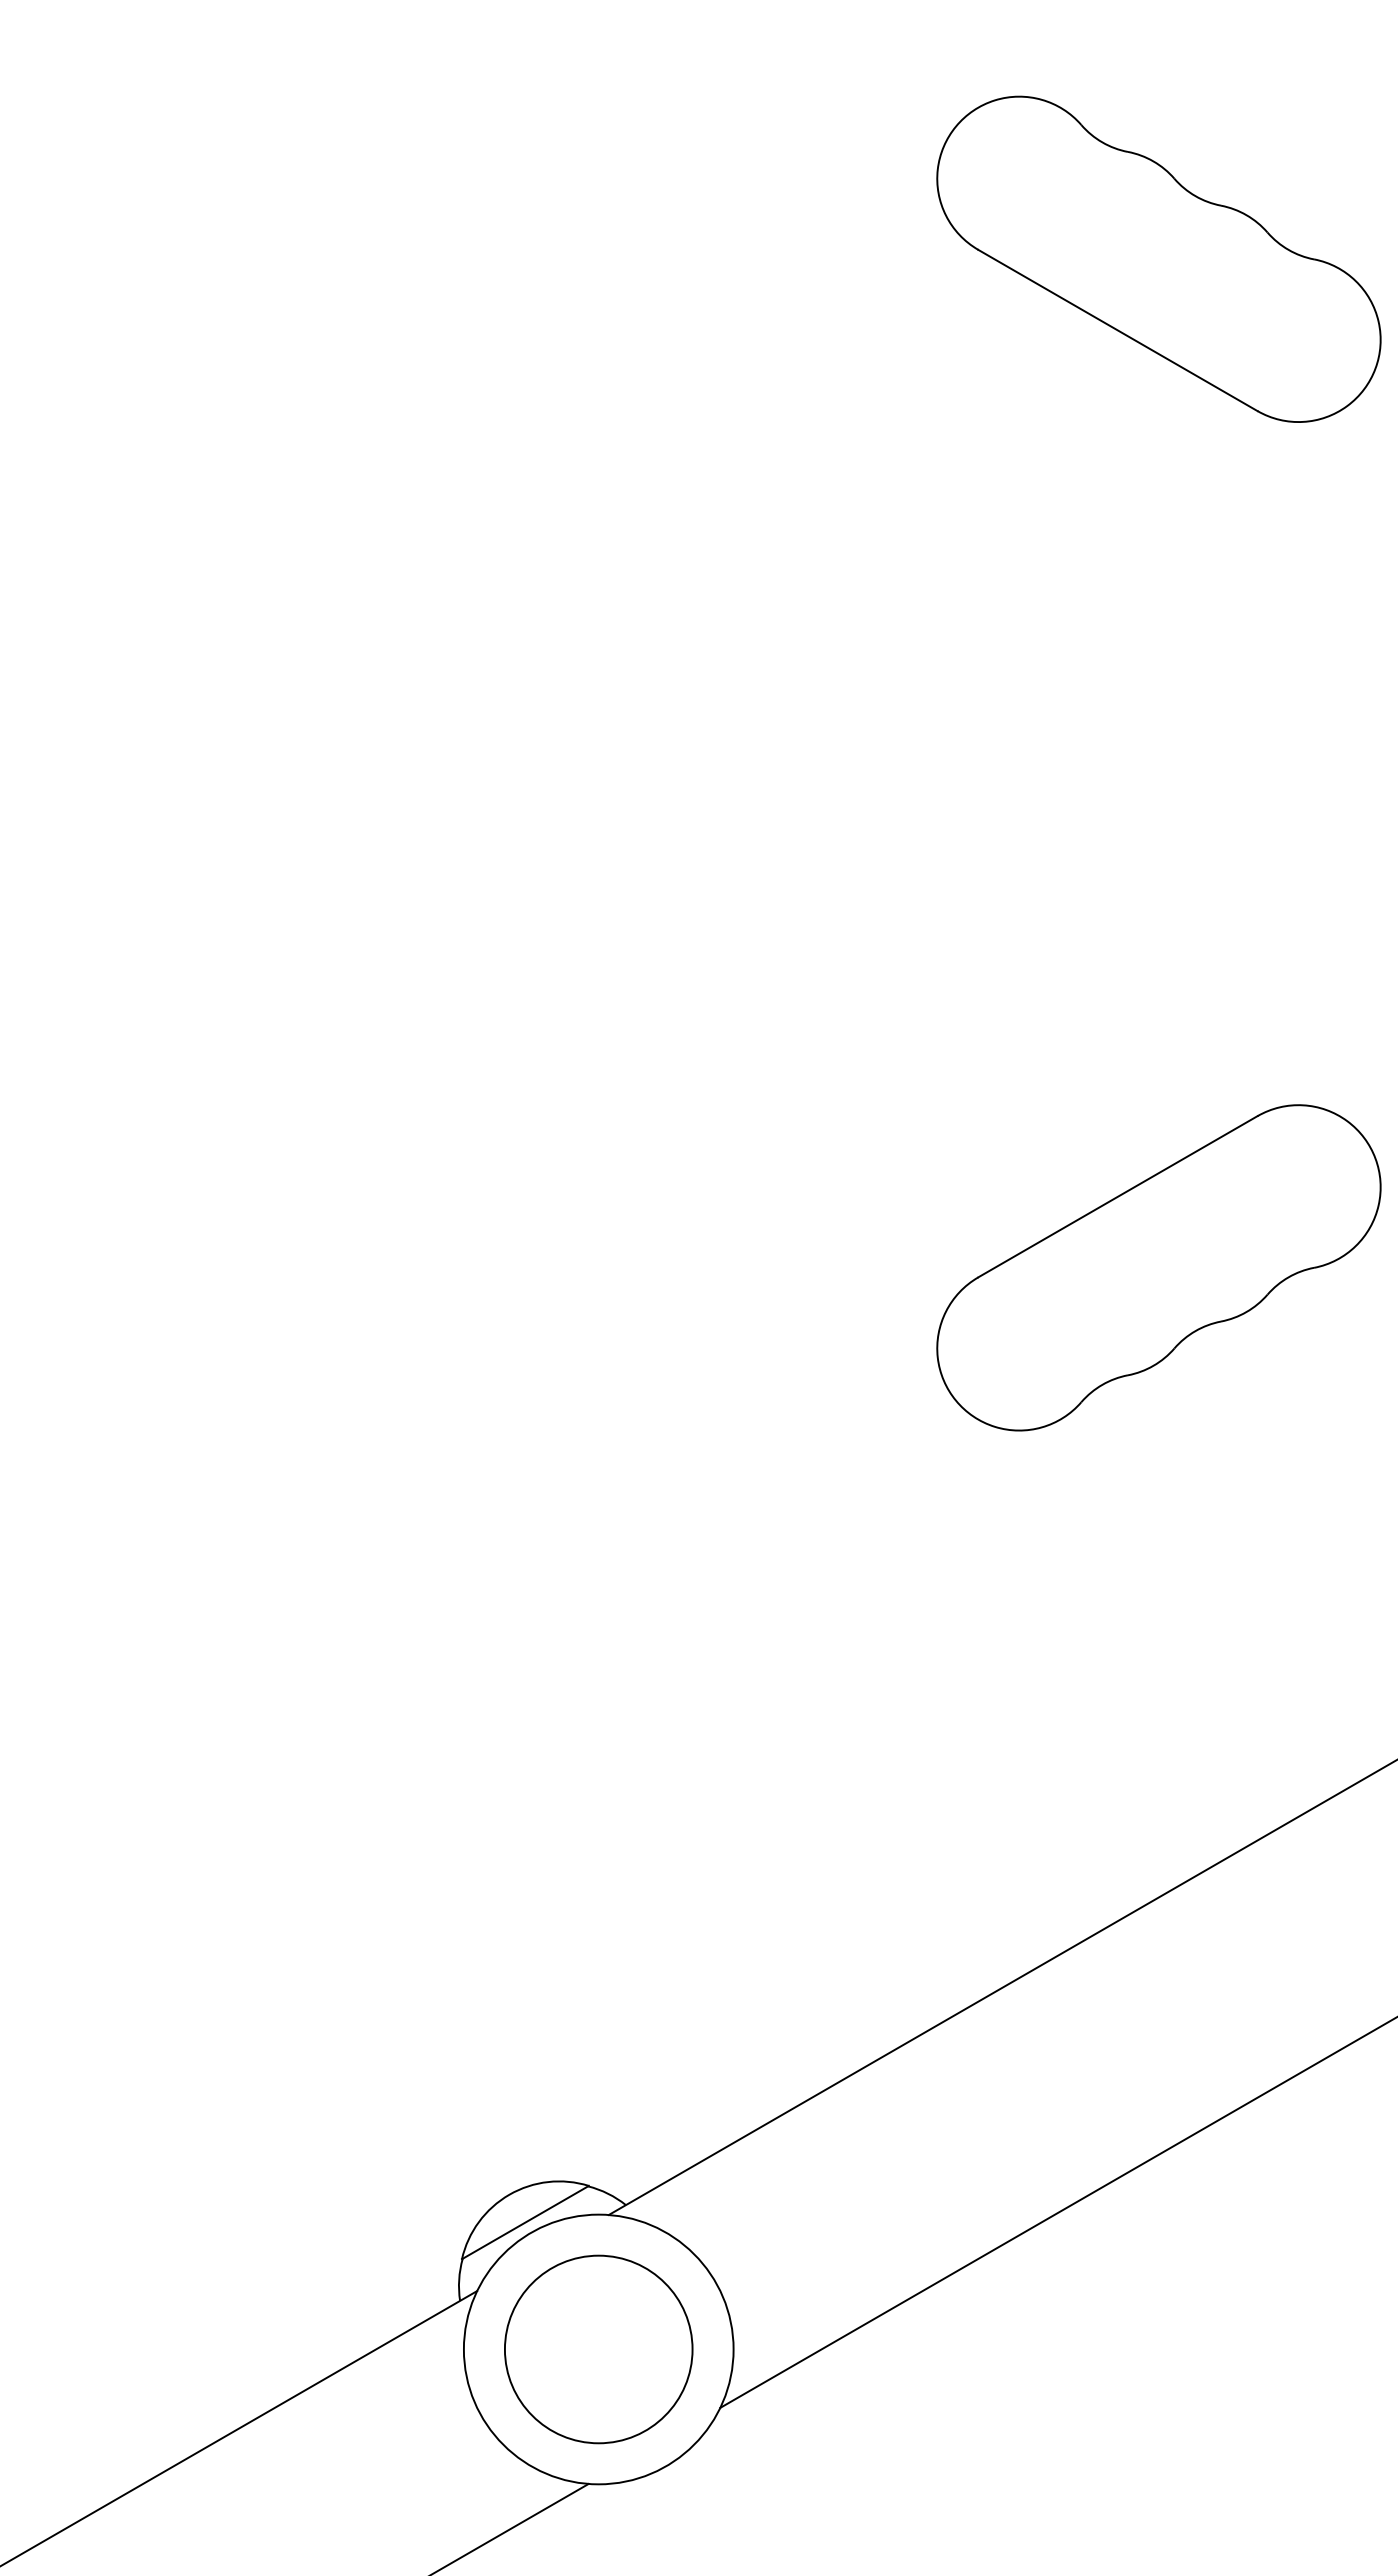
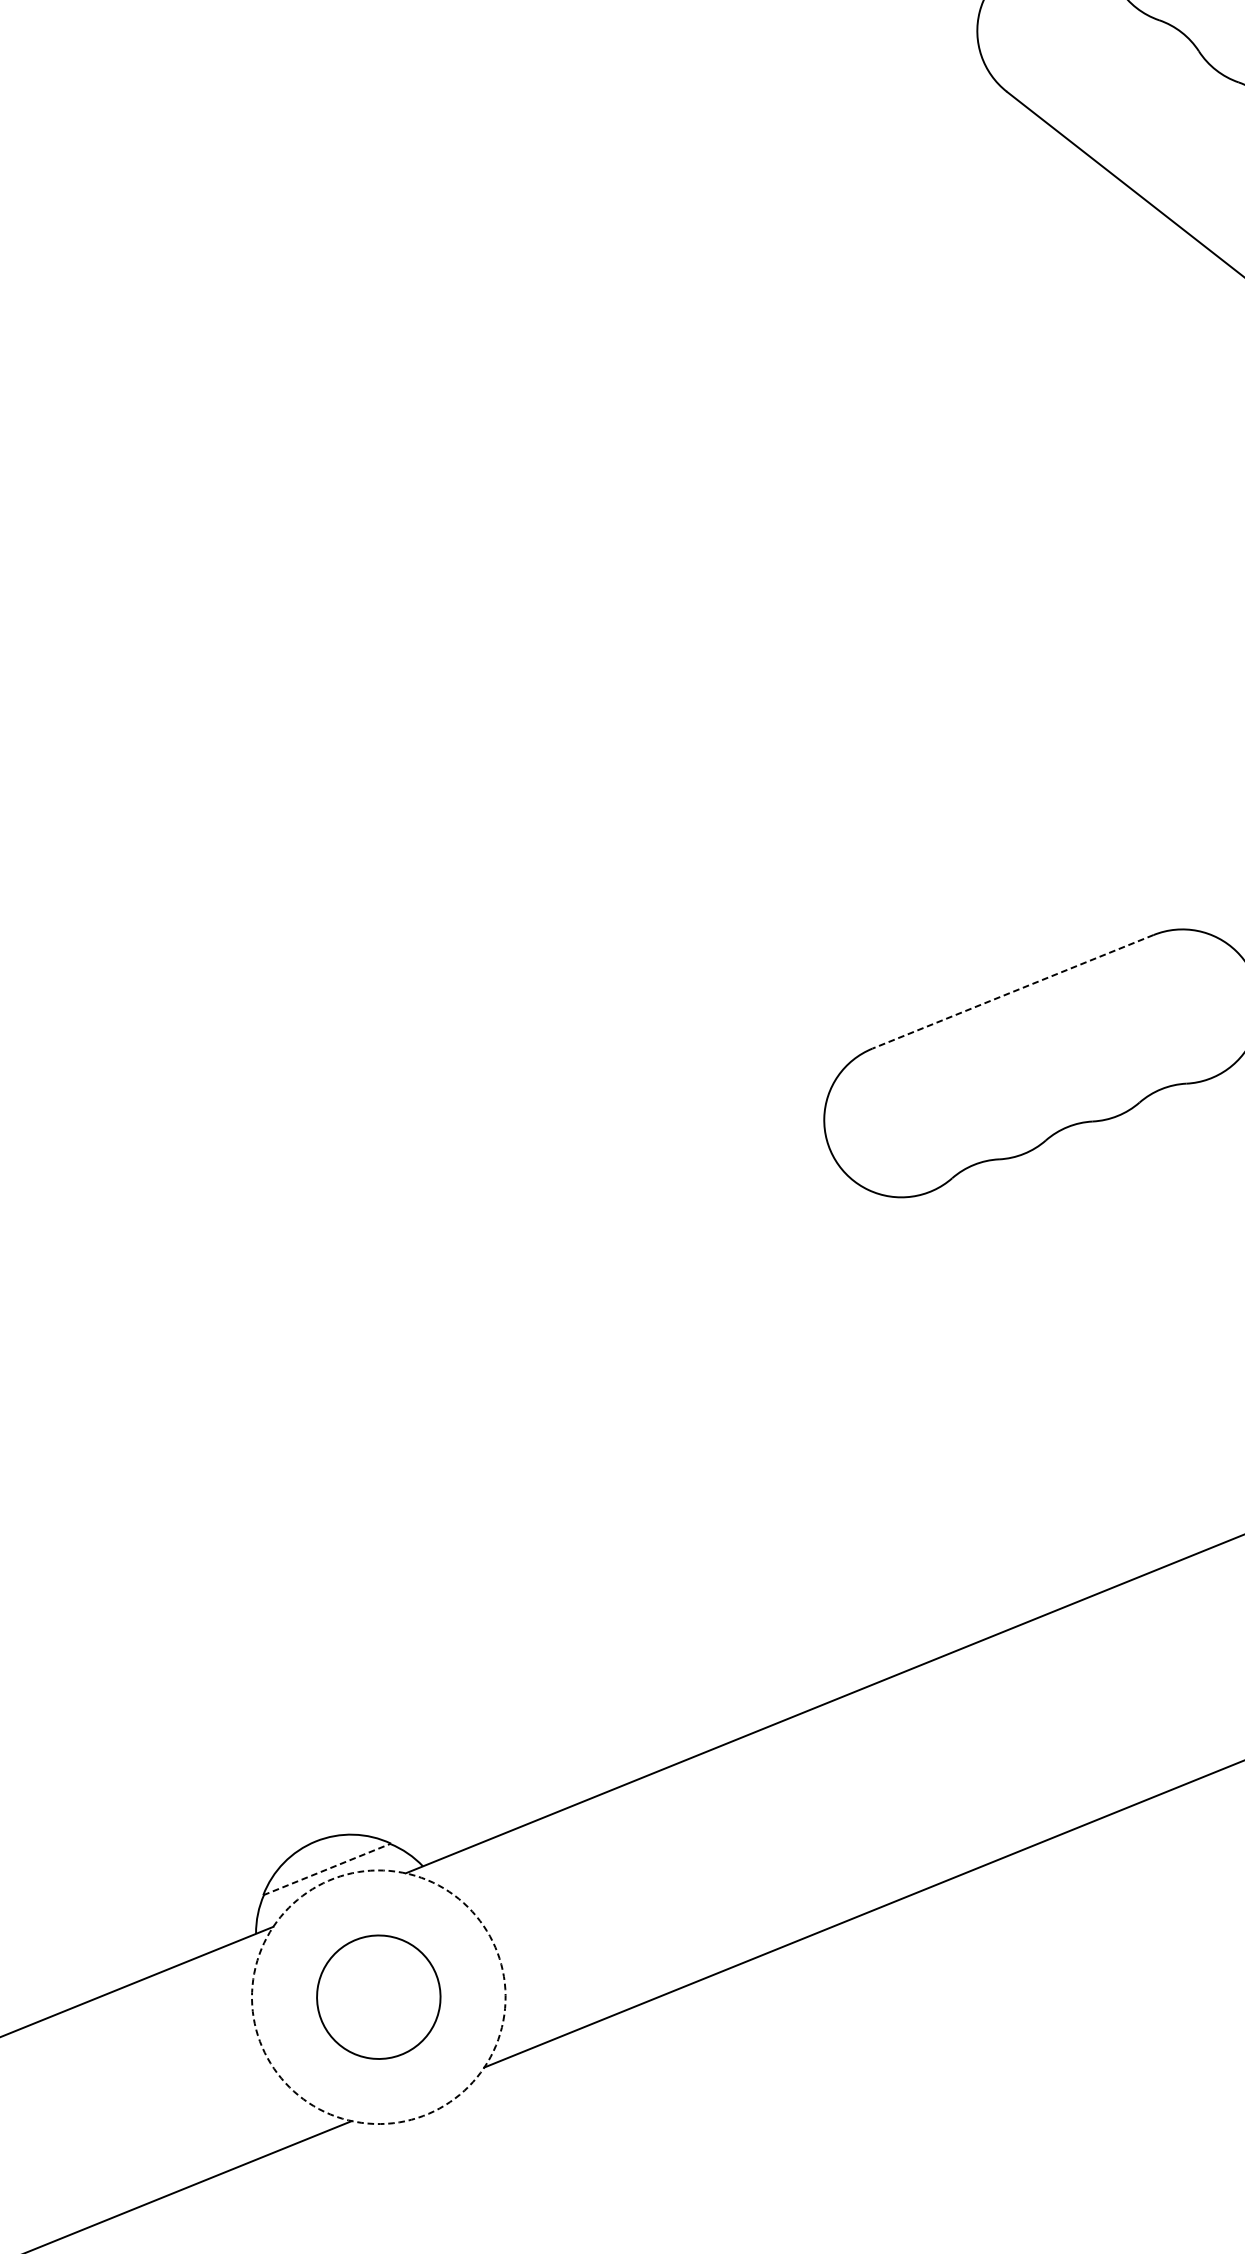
line: (1117, 1197) -> (1012, 992), solid -> dashed
line: (525, 2222) -> (327, 1869), solid -> dashed
circle: (598, 2349) -> (378, 1997), size x0.7
circle: (598, 2349) -> (378, 1997), solid -> dashed

